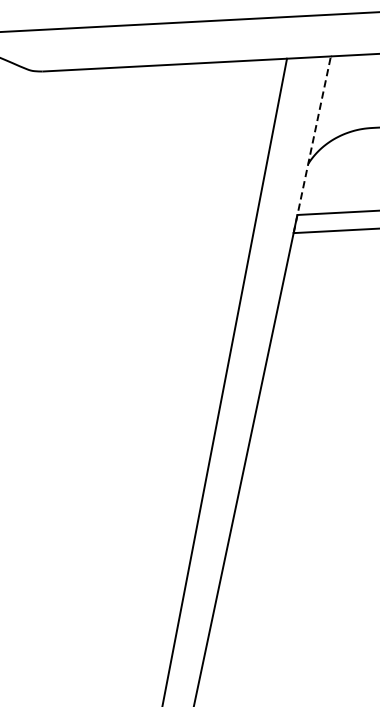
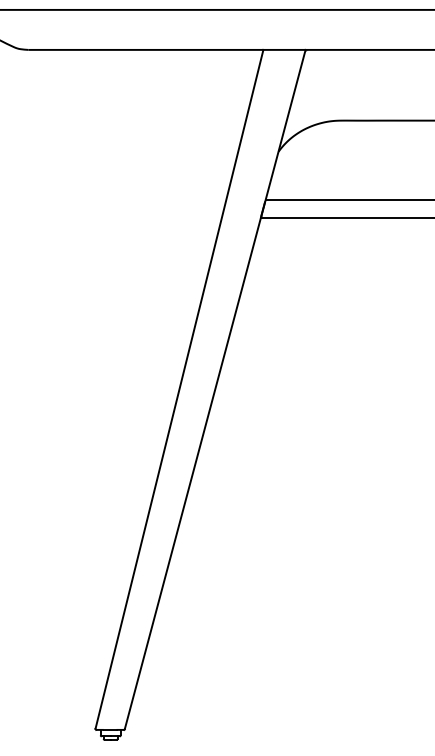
line: (312, 144) -> (283, 133), dashed -> solid

